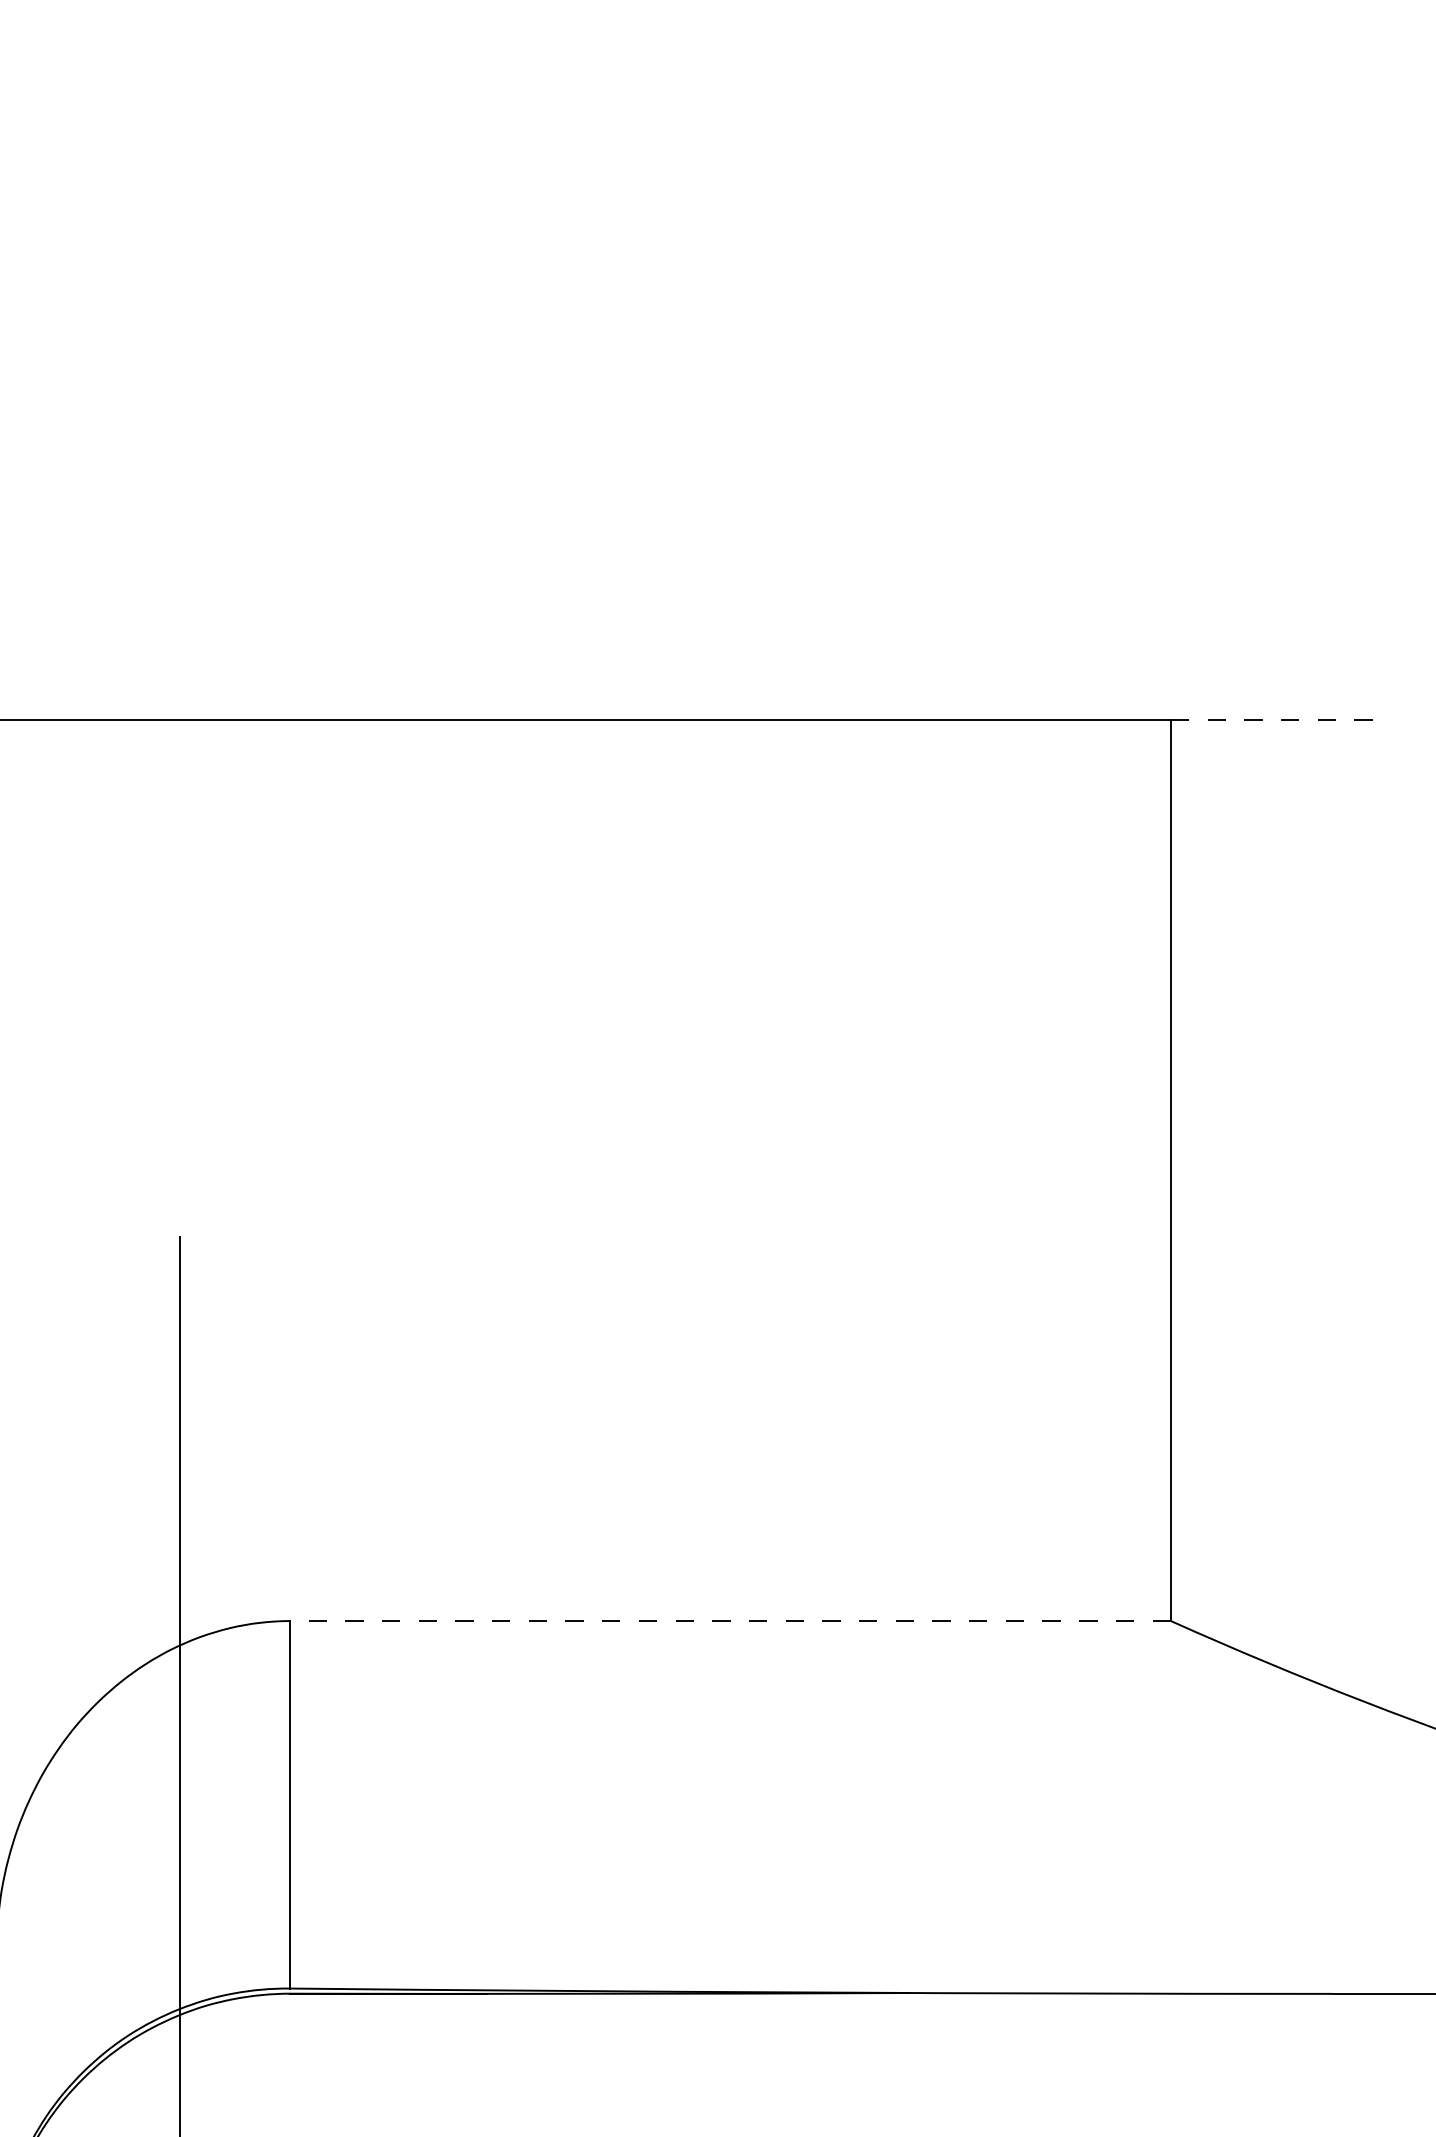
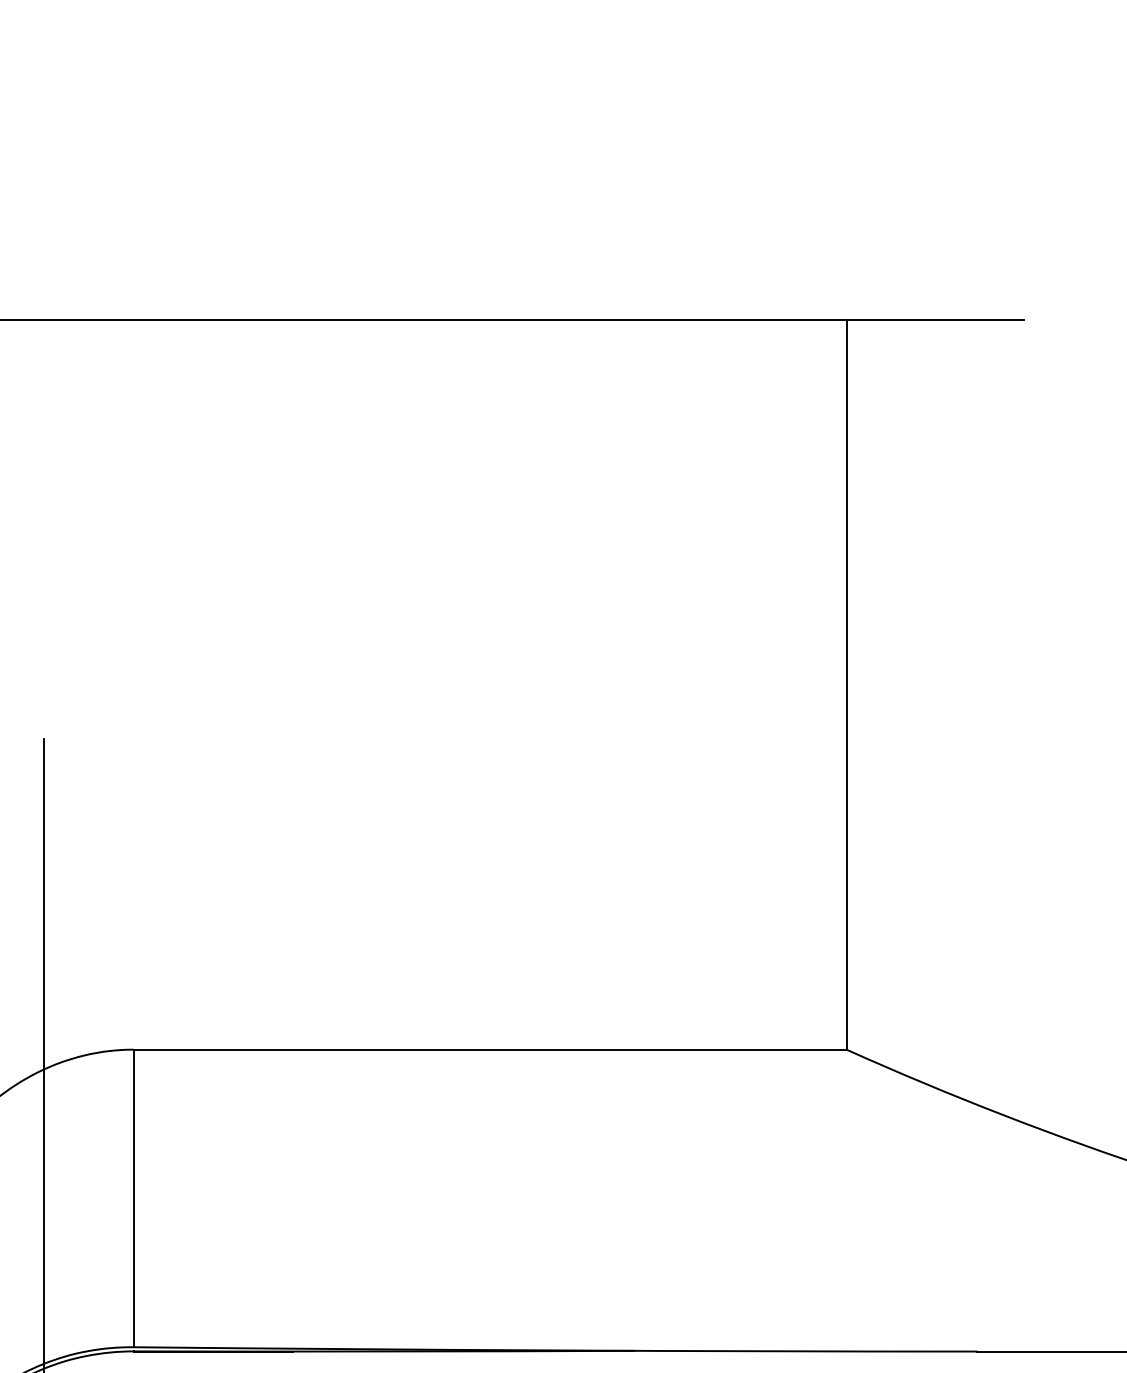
line: (1280, 720) -> (935, 320), dashed -> solid
line: (730, 1621) -> (489, 1050), dashed -> solid

